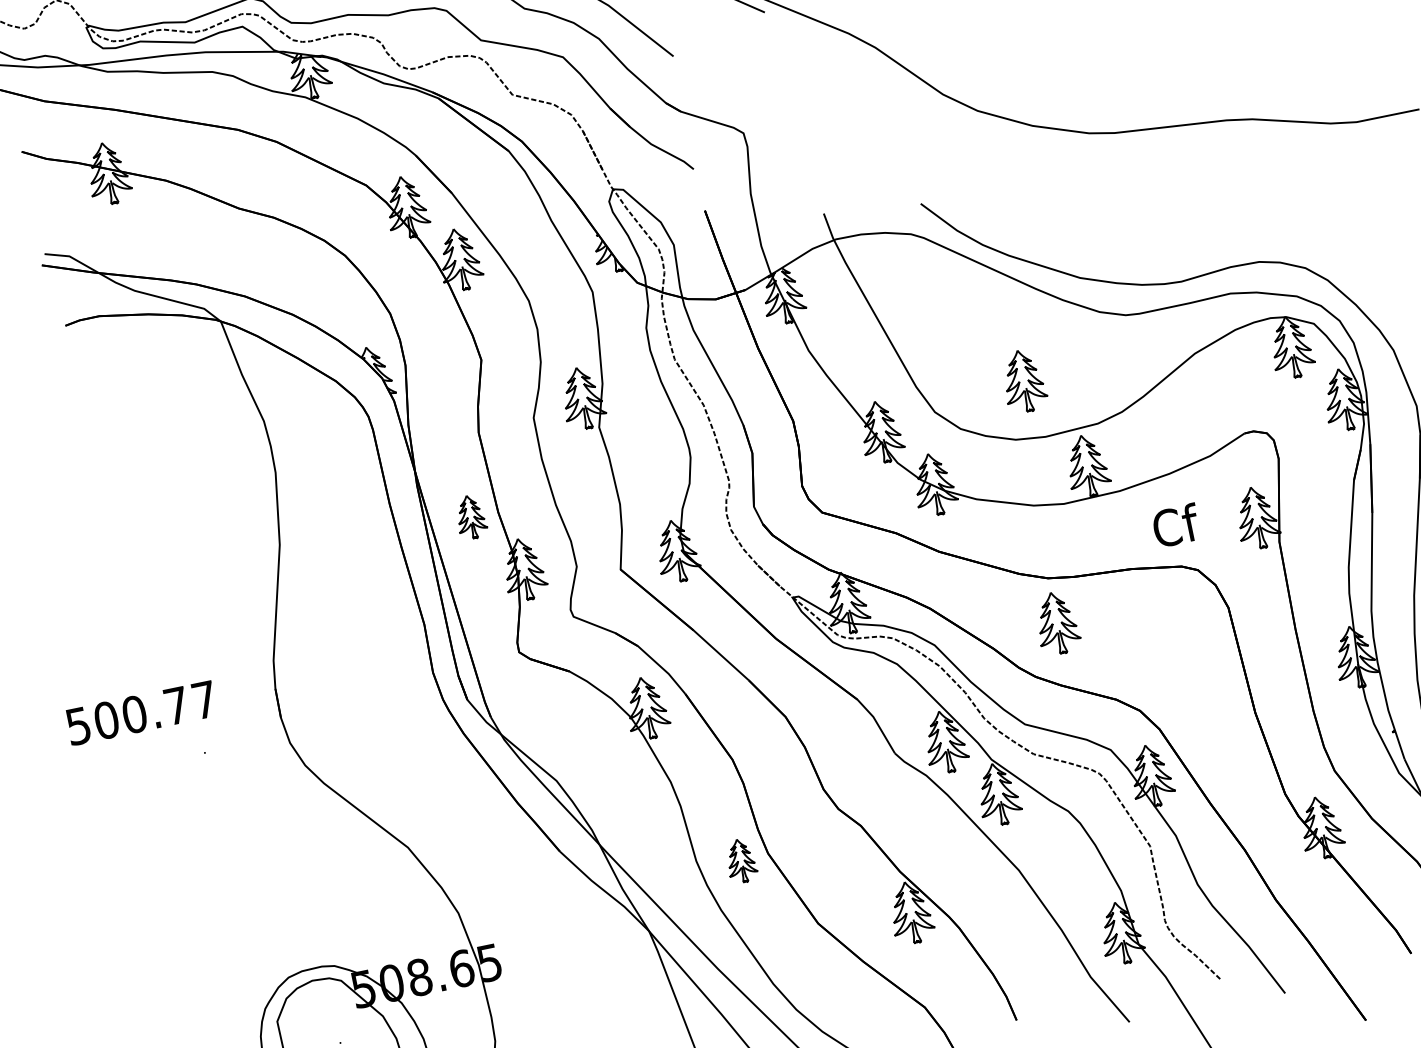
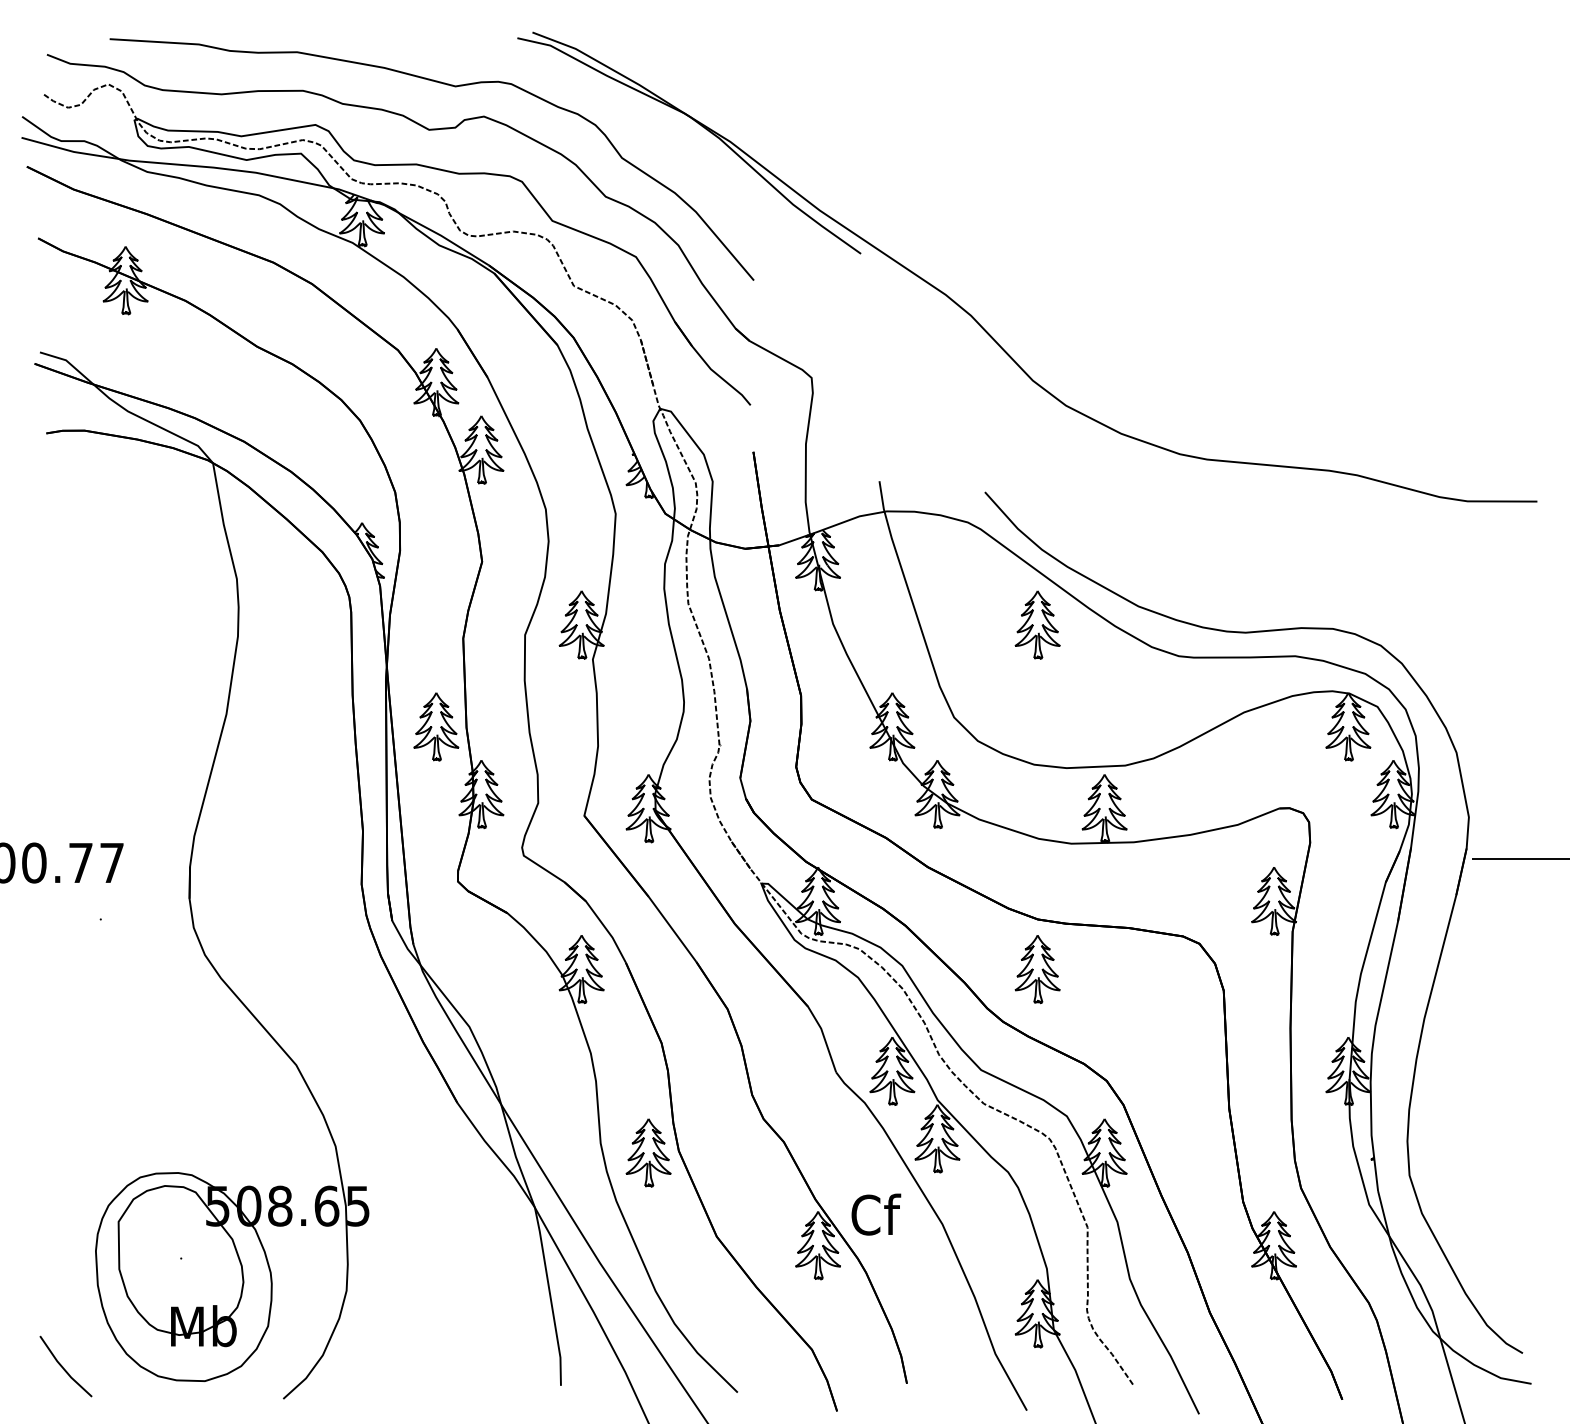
part: (1023, 380) -> (1037, 624), moved
part: (470, 516) -> (436, 726), size x1.43
text: (1176, 525) -> (876, 1214), moved
part: (741, 860) -> (648, 1152), size x1.43

